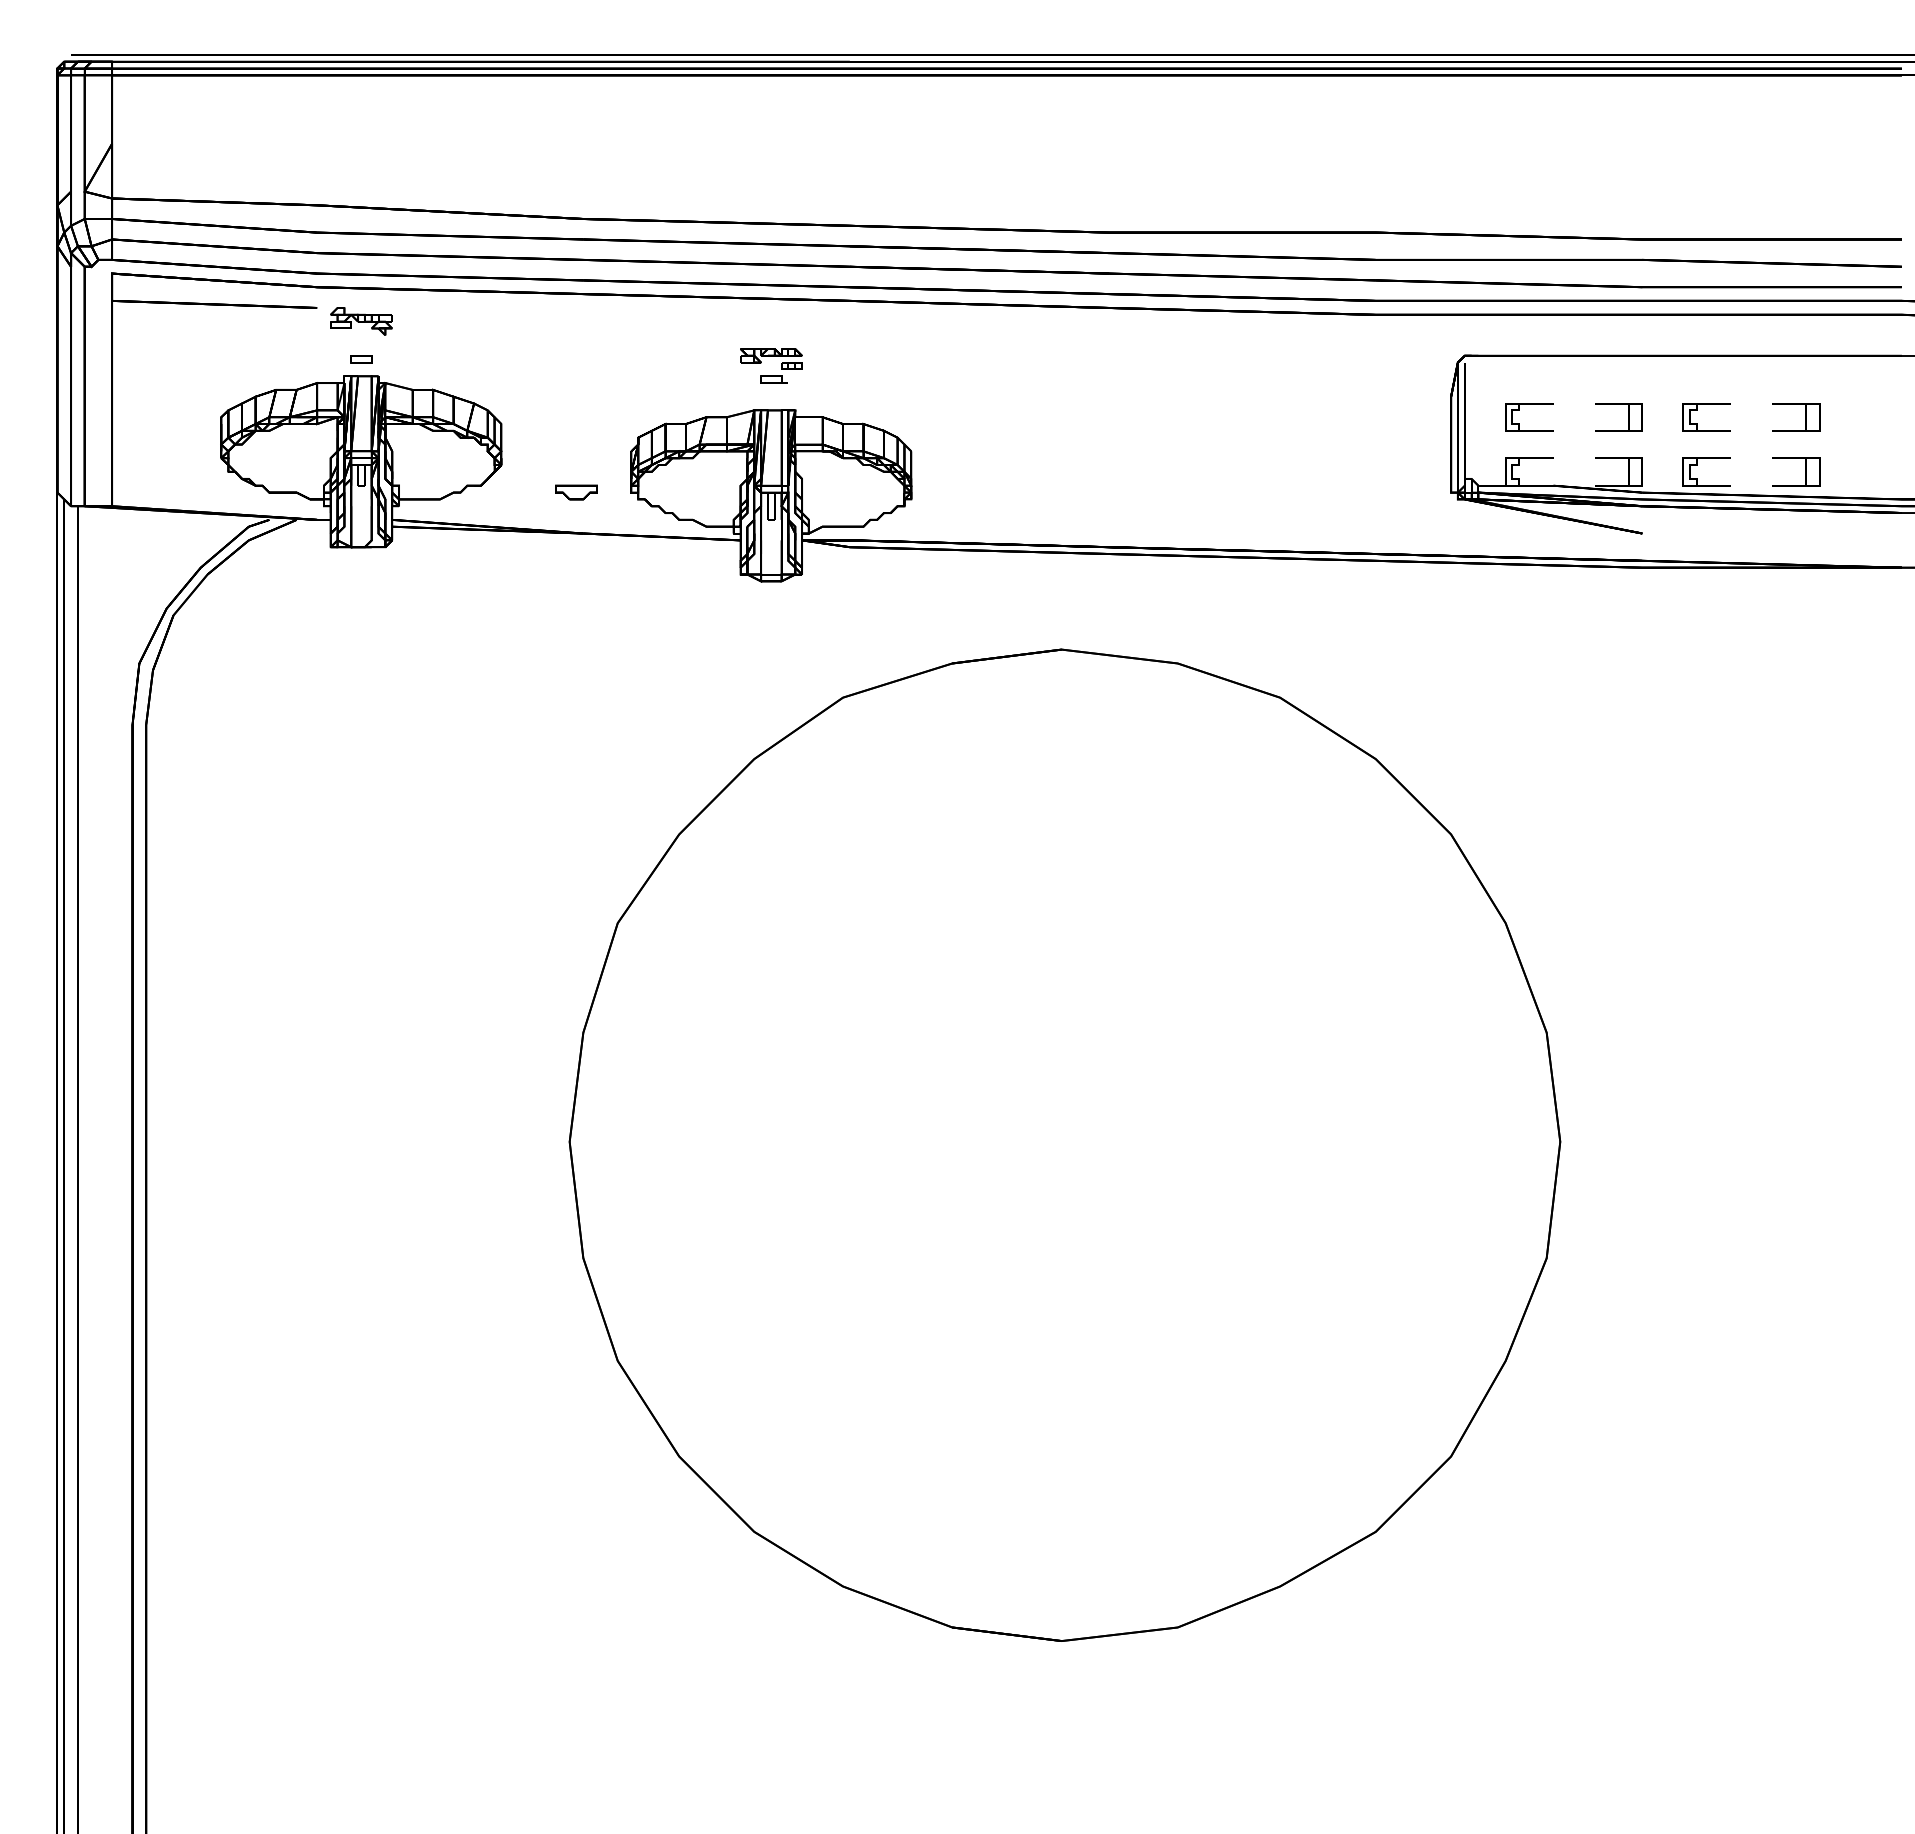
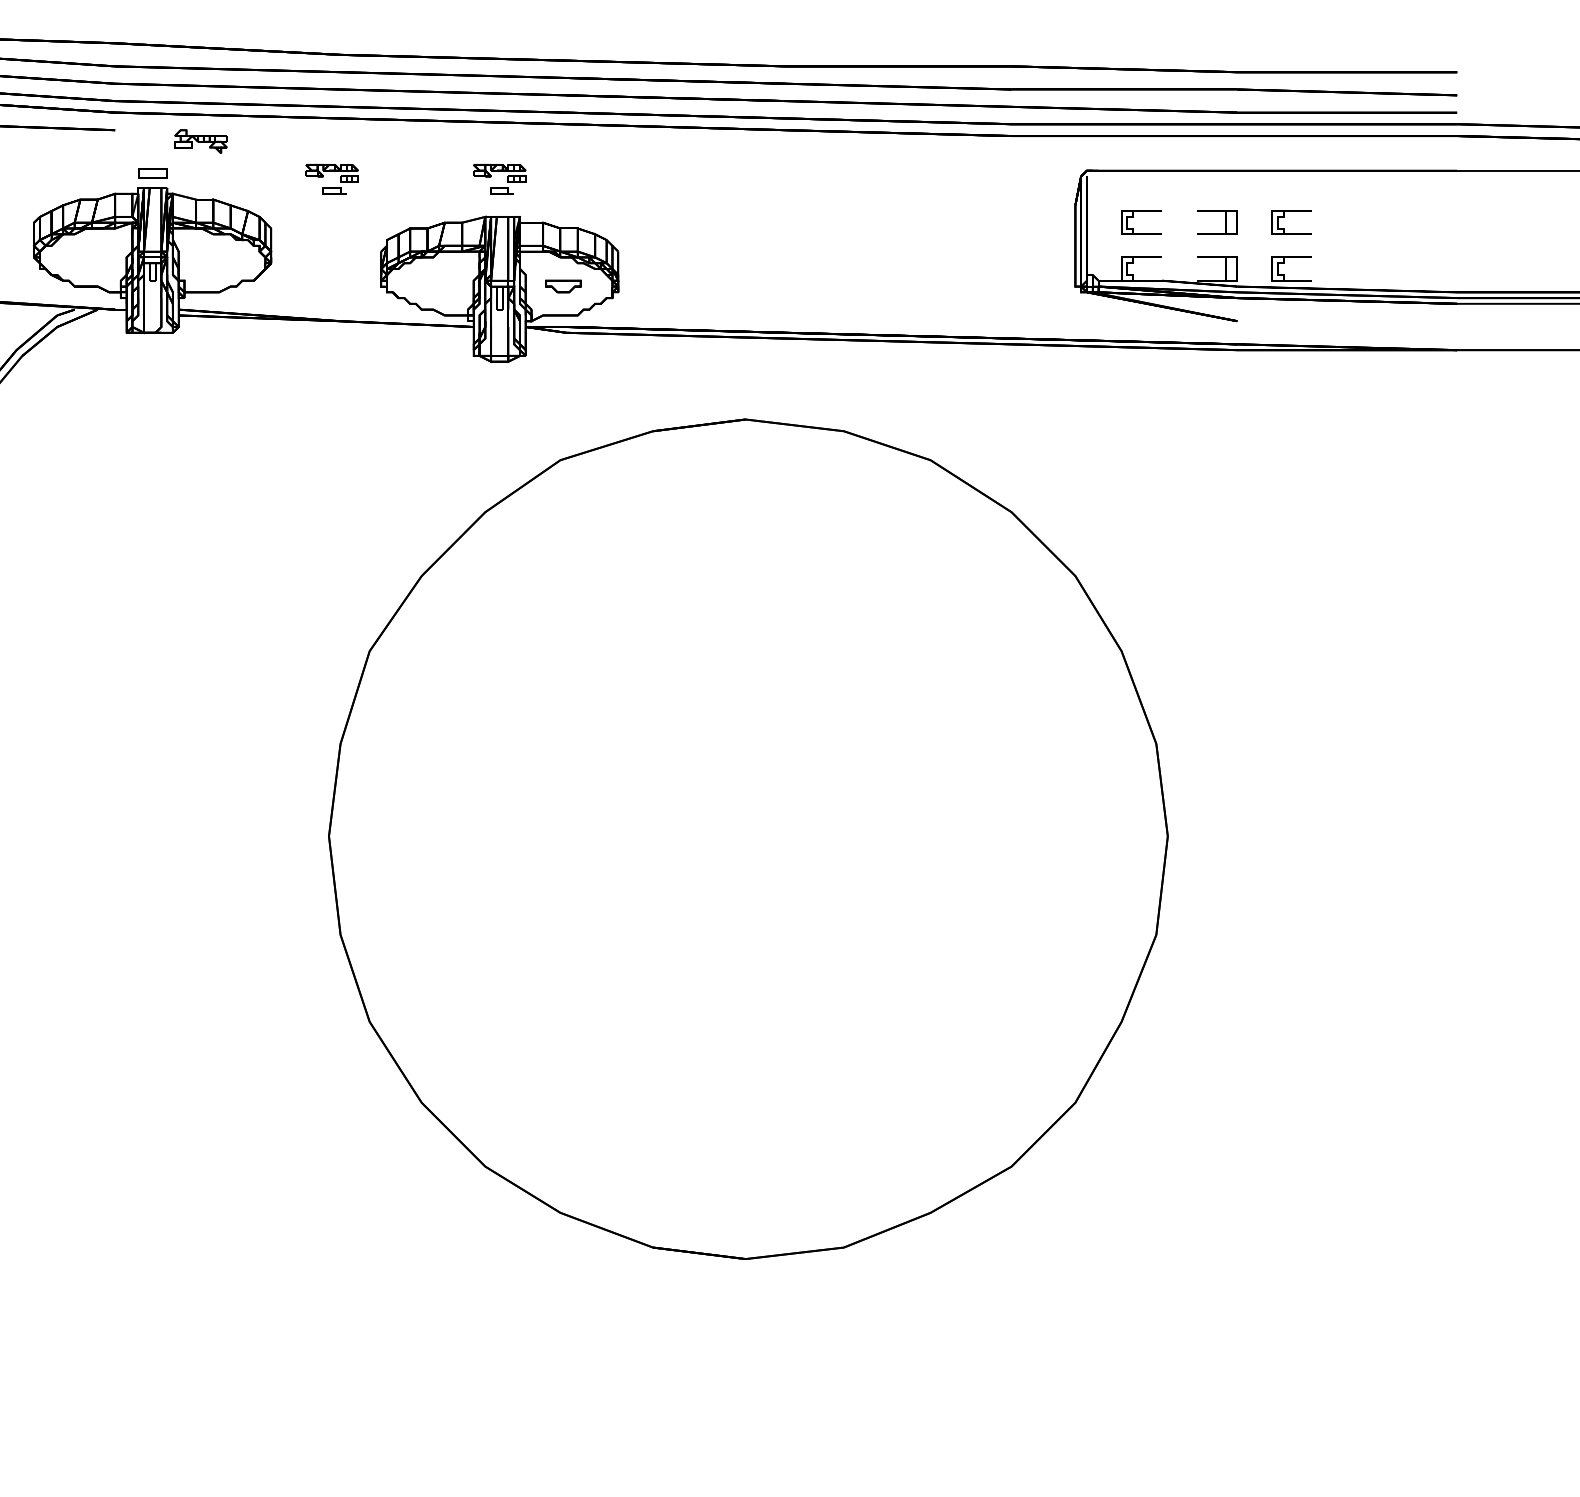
part: (361, 321) -> (200, 141), moved
part: (573, 356) -> (332, 171), added
part: (361, 359) -> (152, 173), size x1.6
part: (1805, 417) -> (1375, 222), removed
part: (1805, 471) -> (1375, 268), removed
part: (576, 492) -> (563, 286), moved

